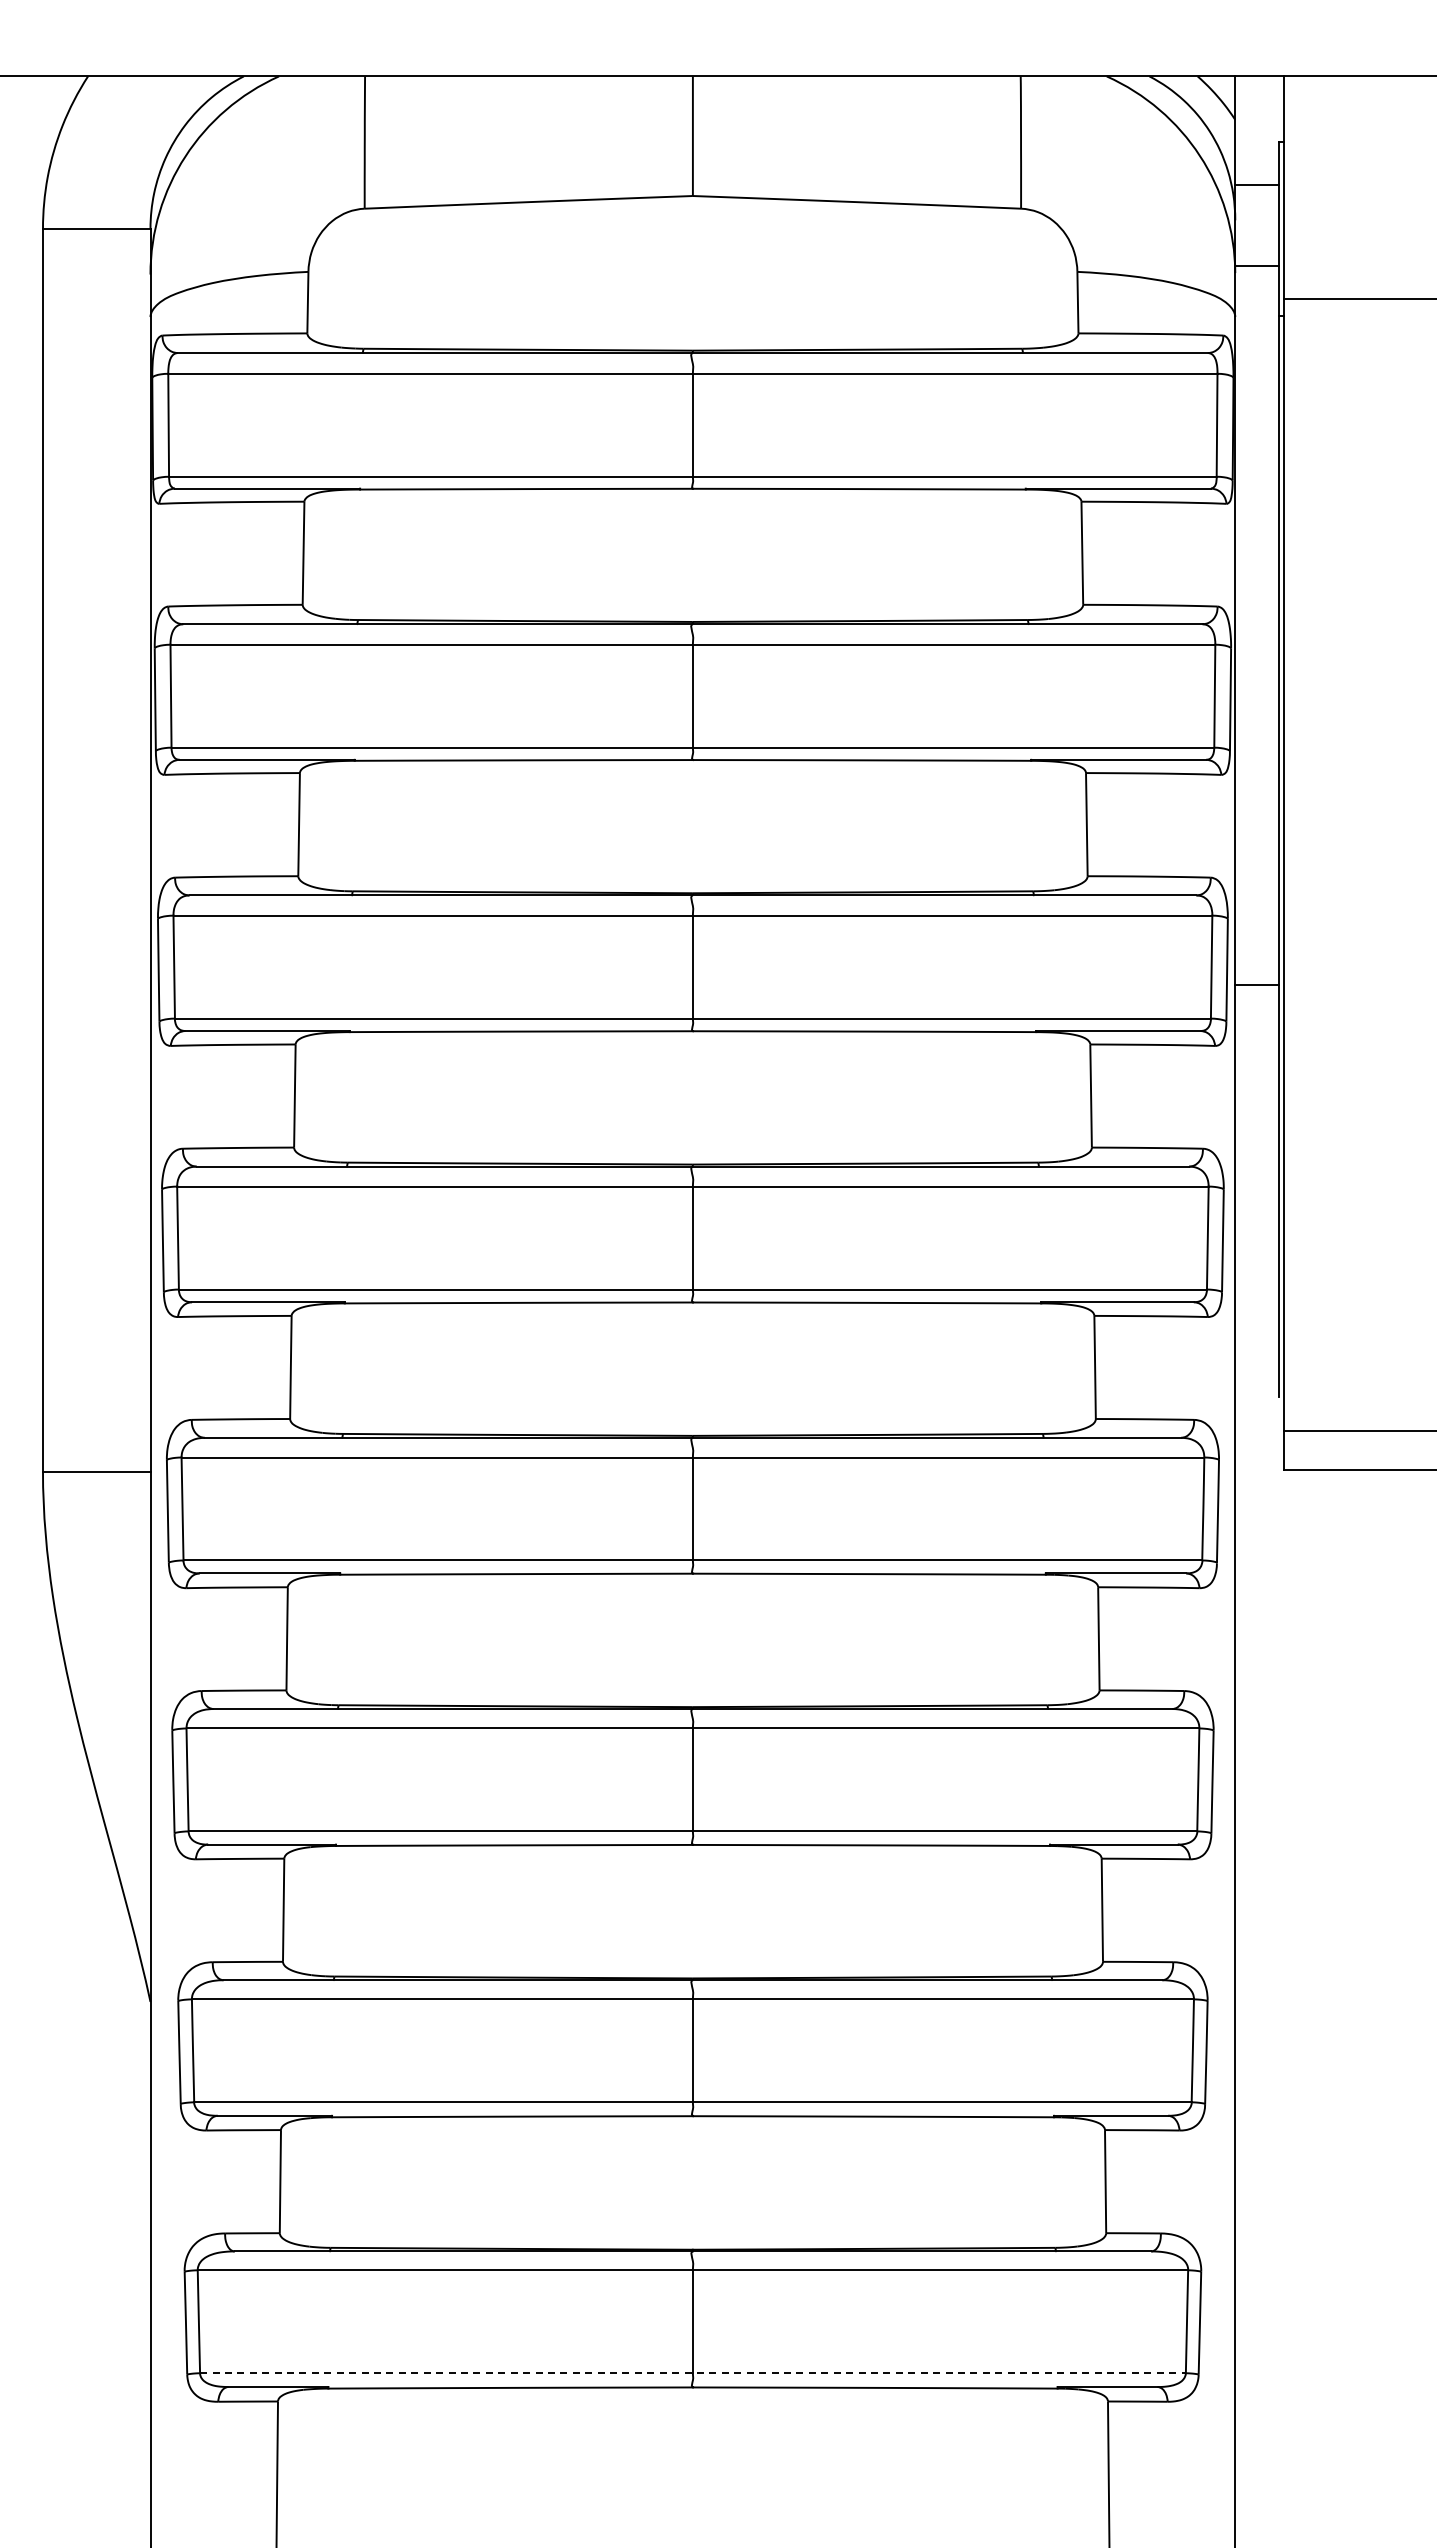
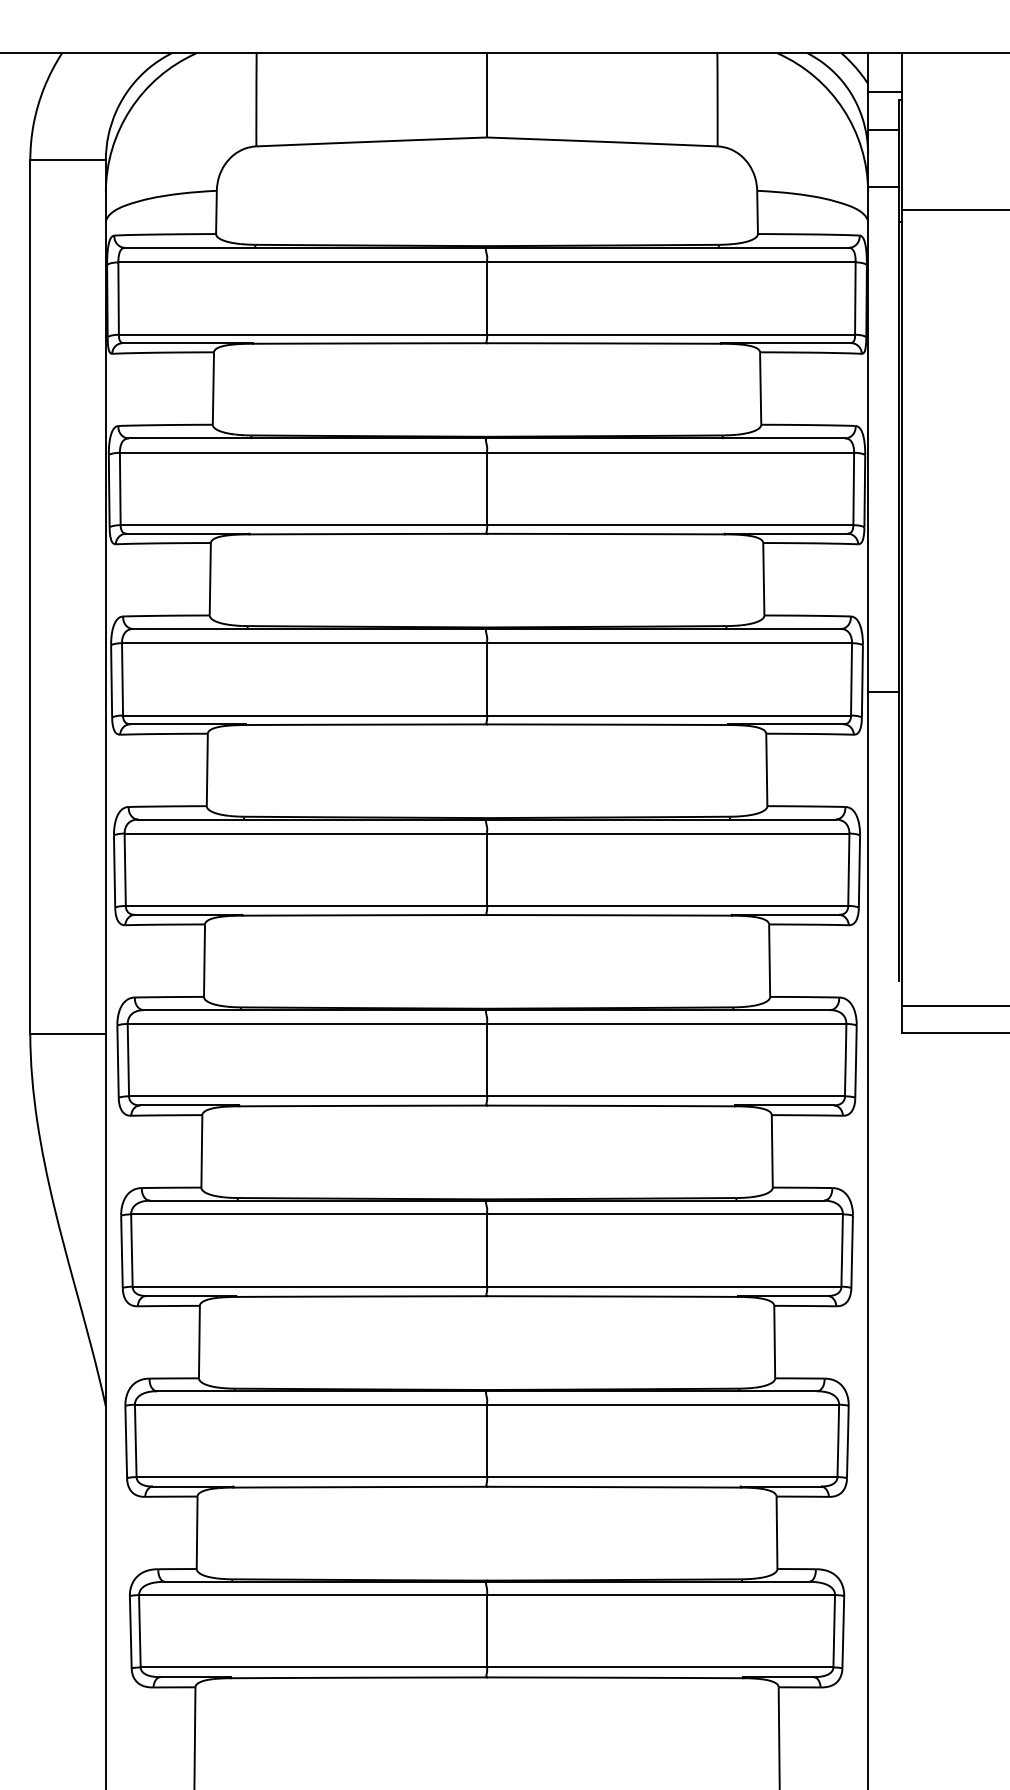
line: (1259, 130) -> (885, 91), added
line: (692, 2373) -> (486, 1667), dashed -> solid

